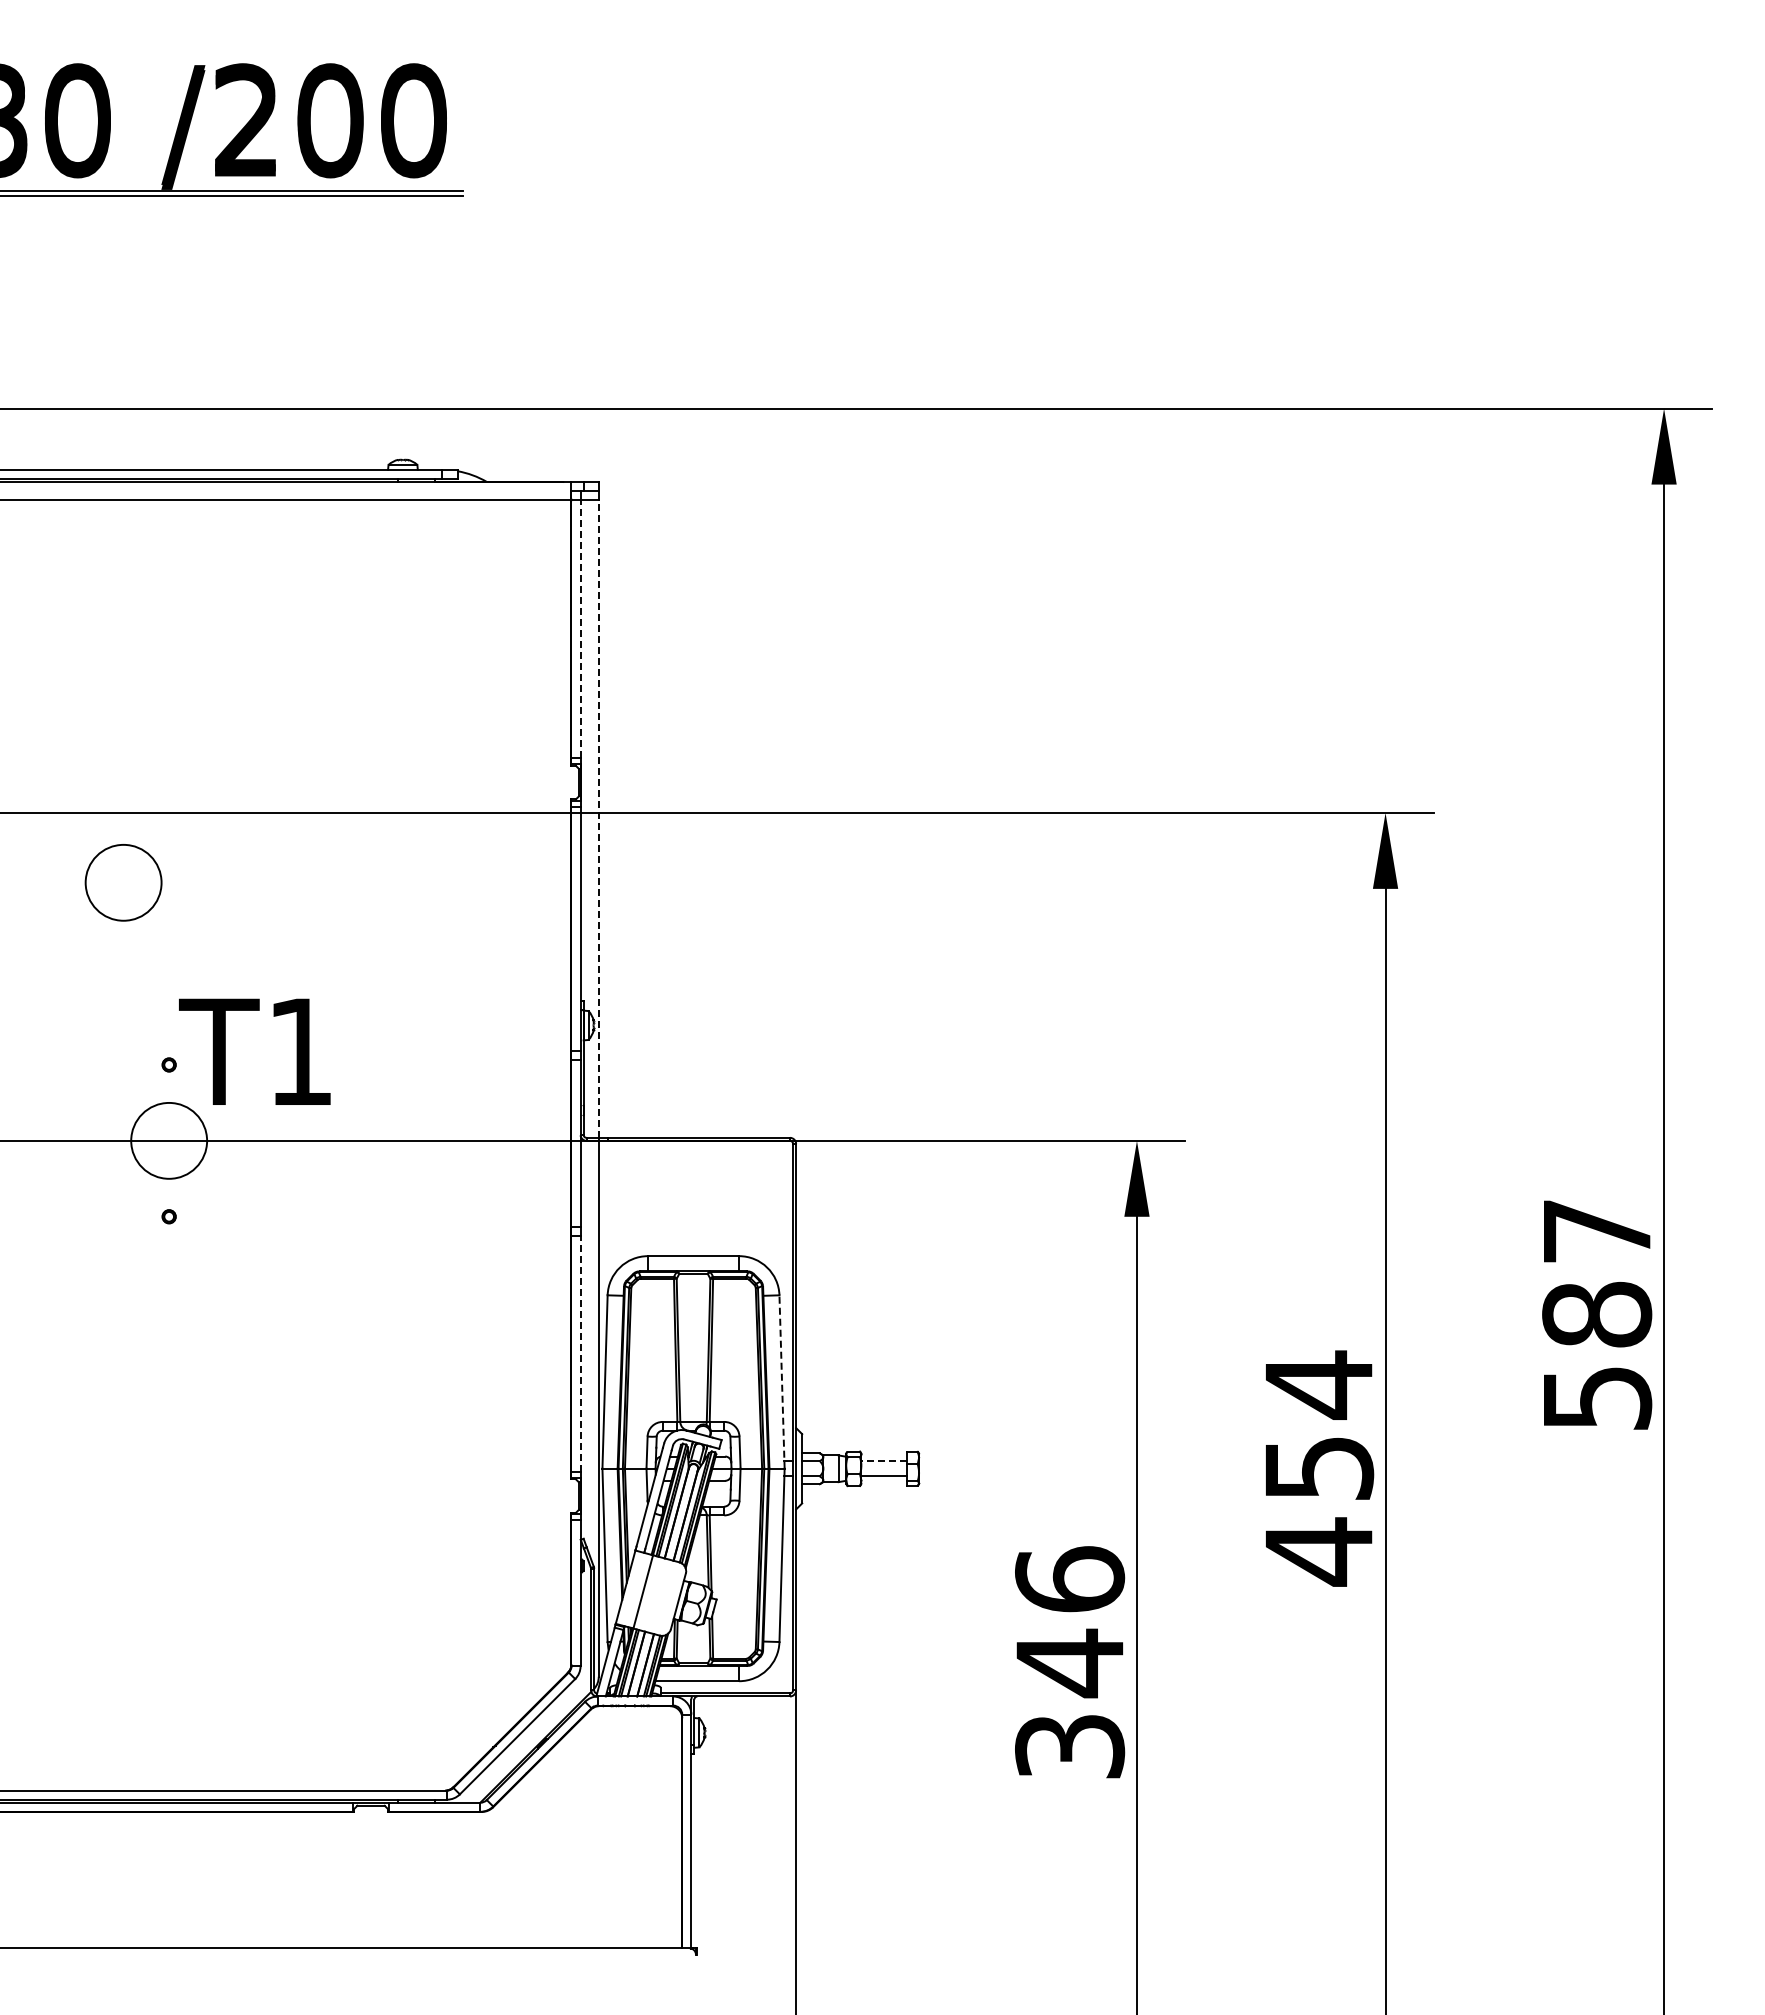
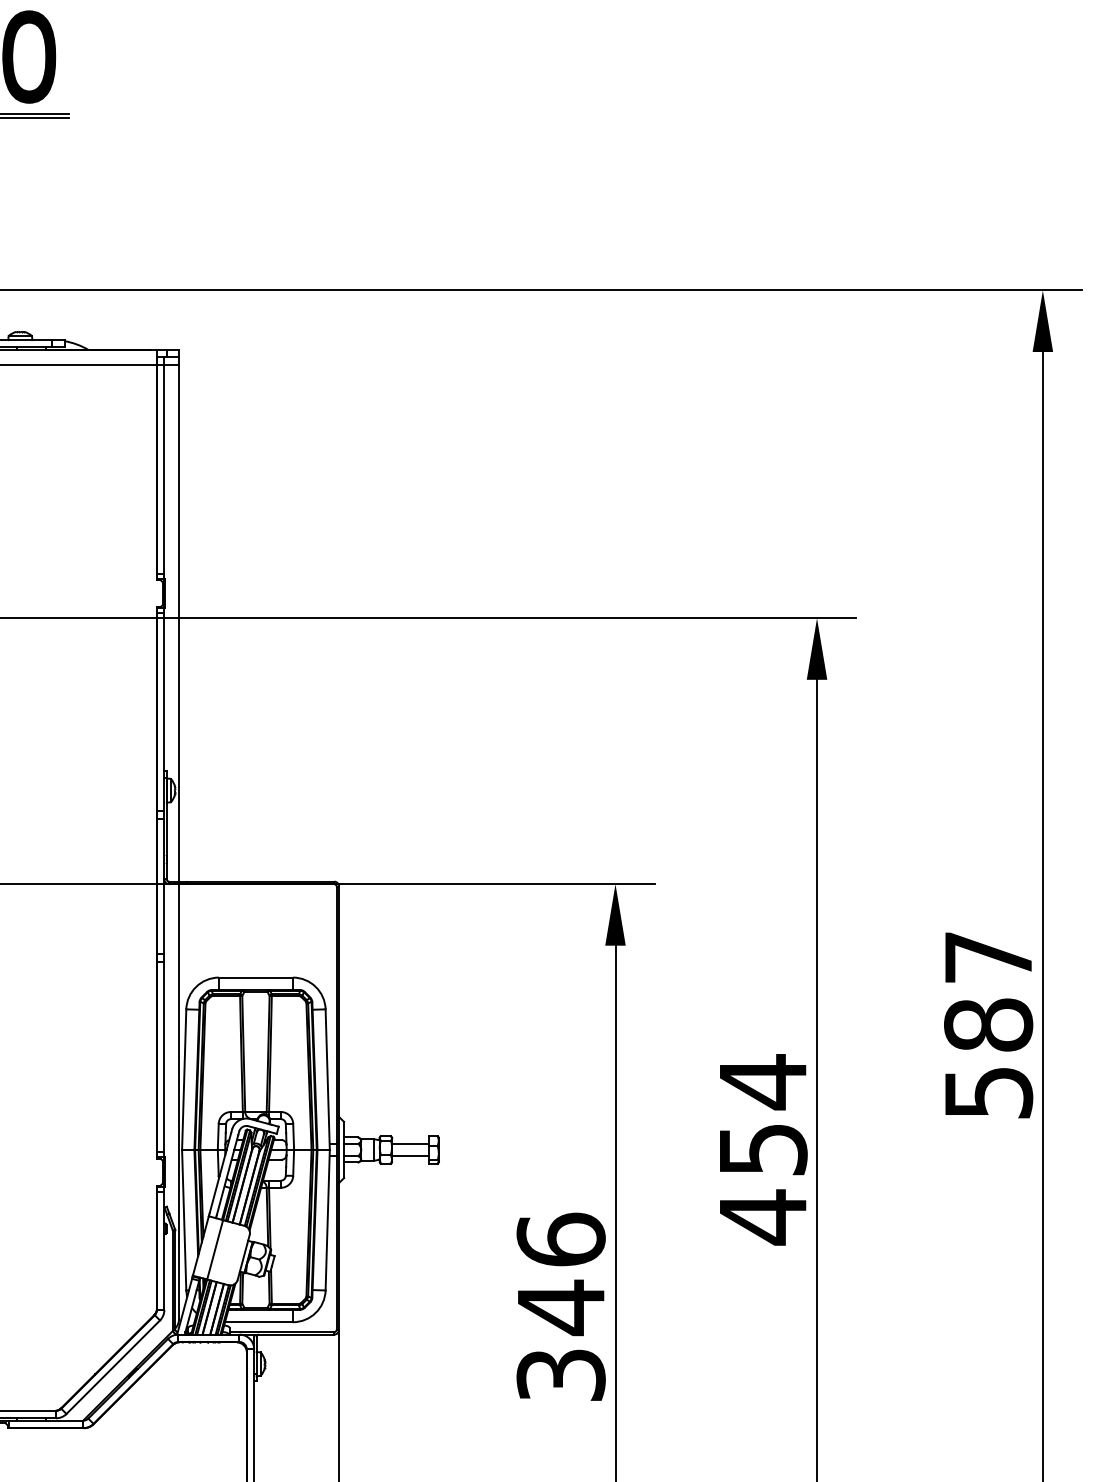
line: (580, 628) -> (164, 468), dashed -> solid
line: (598, 819) -> (178, 623), dashed -> solid
line: (580, 1354) -> (164, 1057), dashed -> solid
line: (782, 1382) -> (328, 1080), dashed -> solid
line: (884, 1461) -> (410, 1144), dashed -> solid

